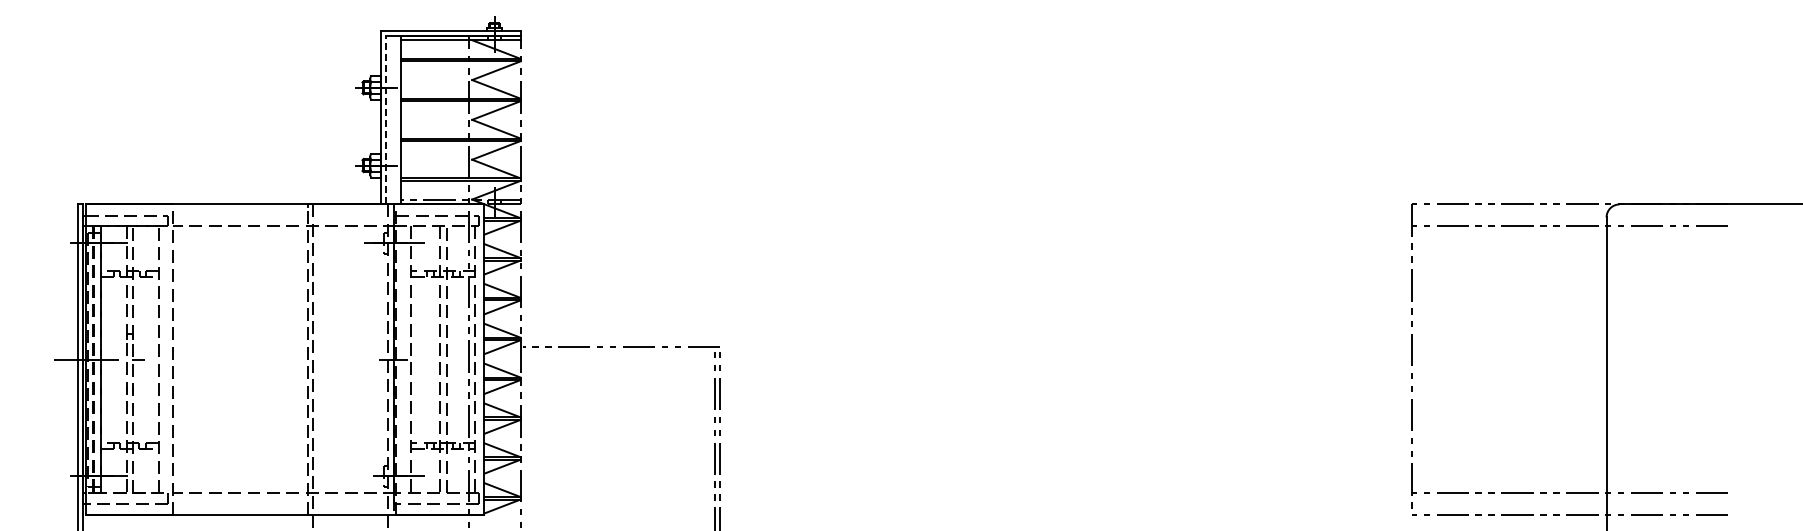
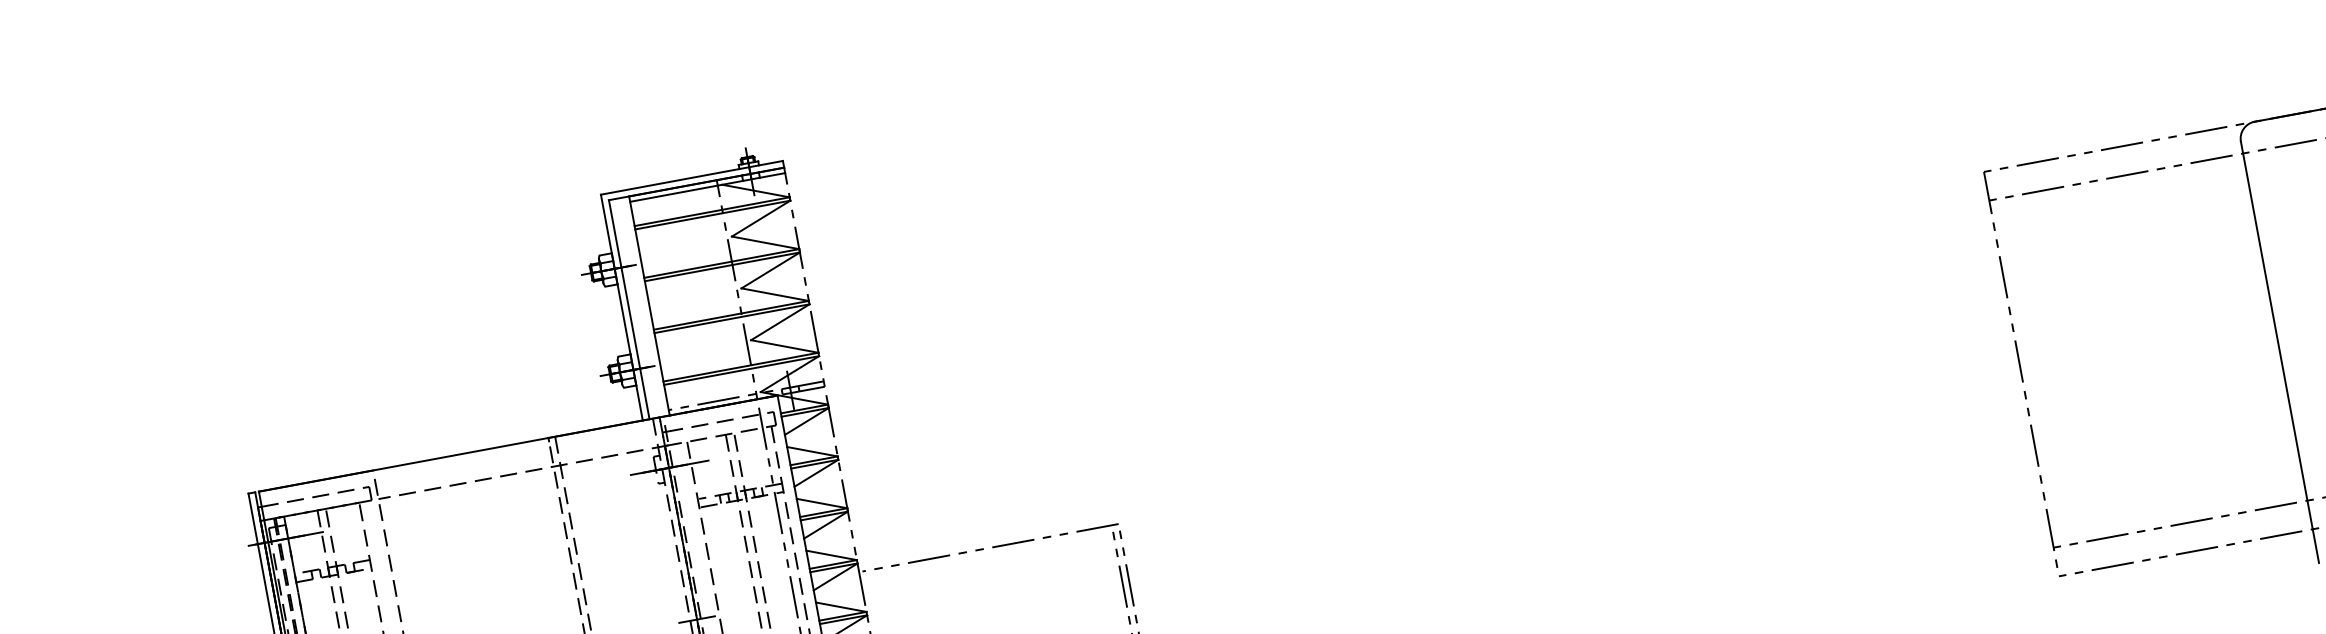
line: (385, 119) -> (628, 308), dashed -> solid

